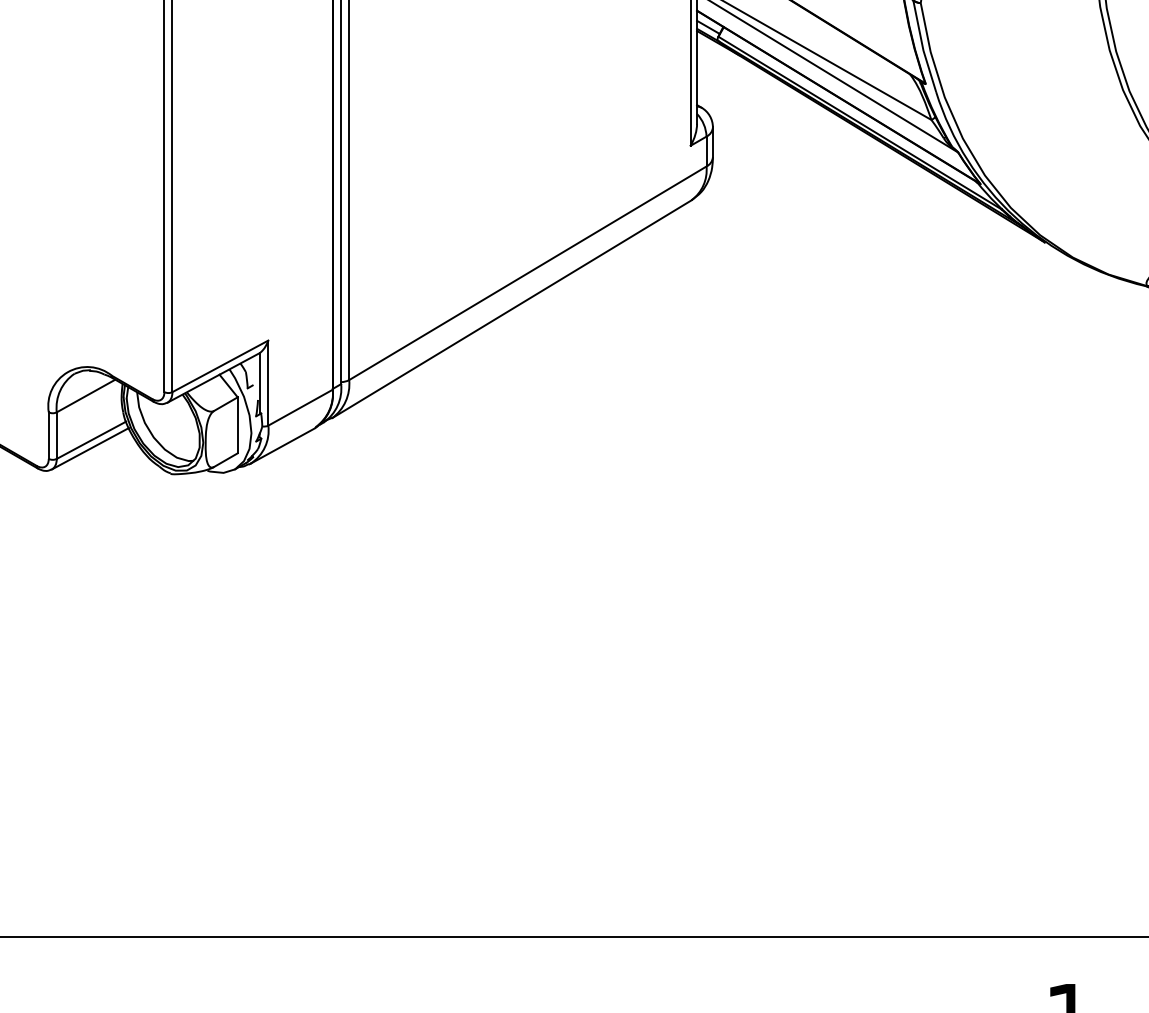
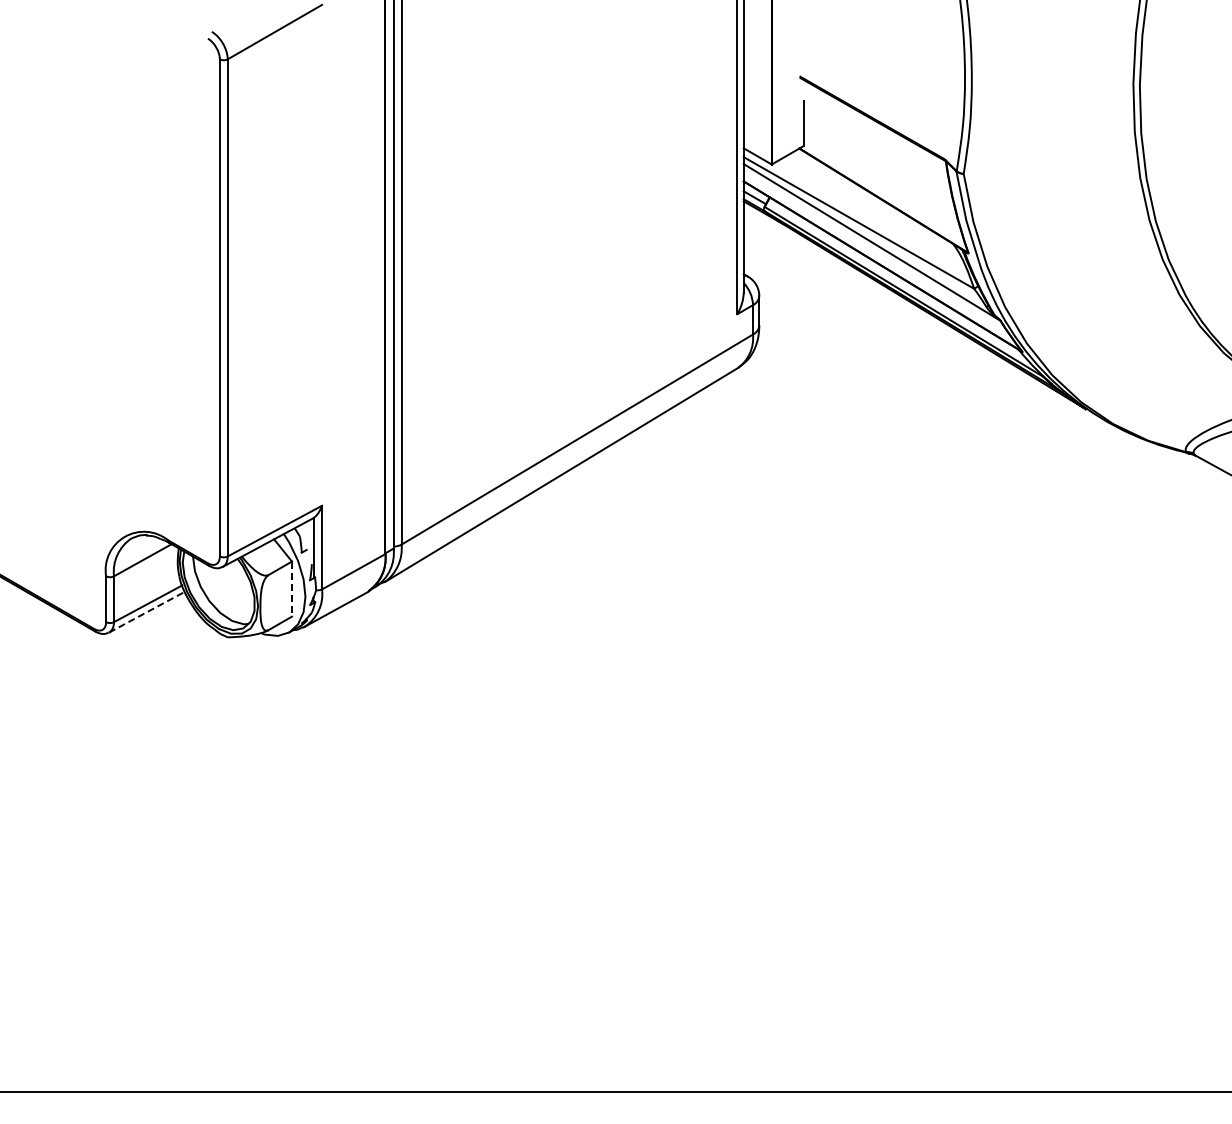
line: (237, 425) -> (291, 589), solid -> dashed
line: (90, 448) -> (147, 611), solid -> dashed

